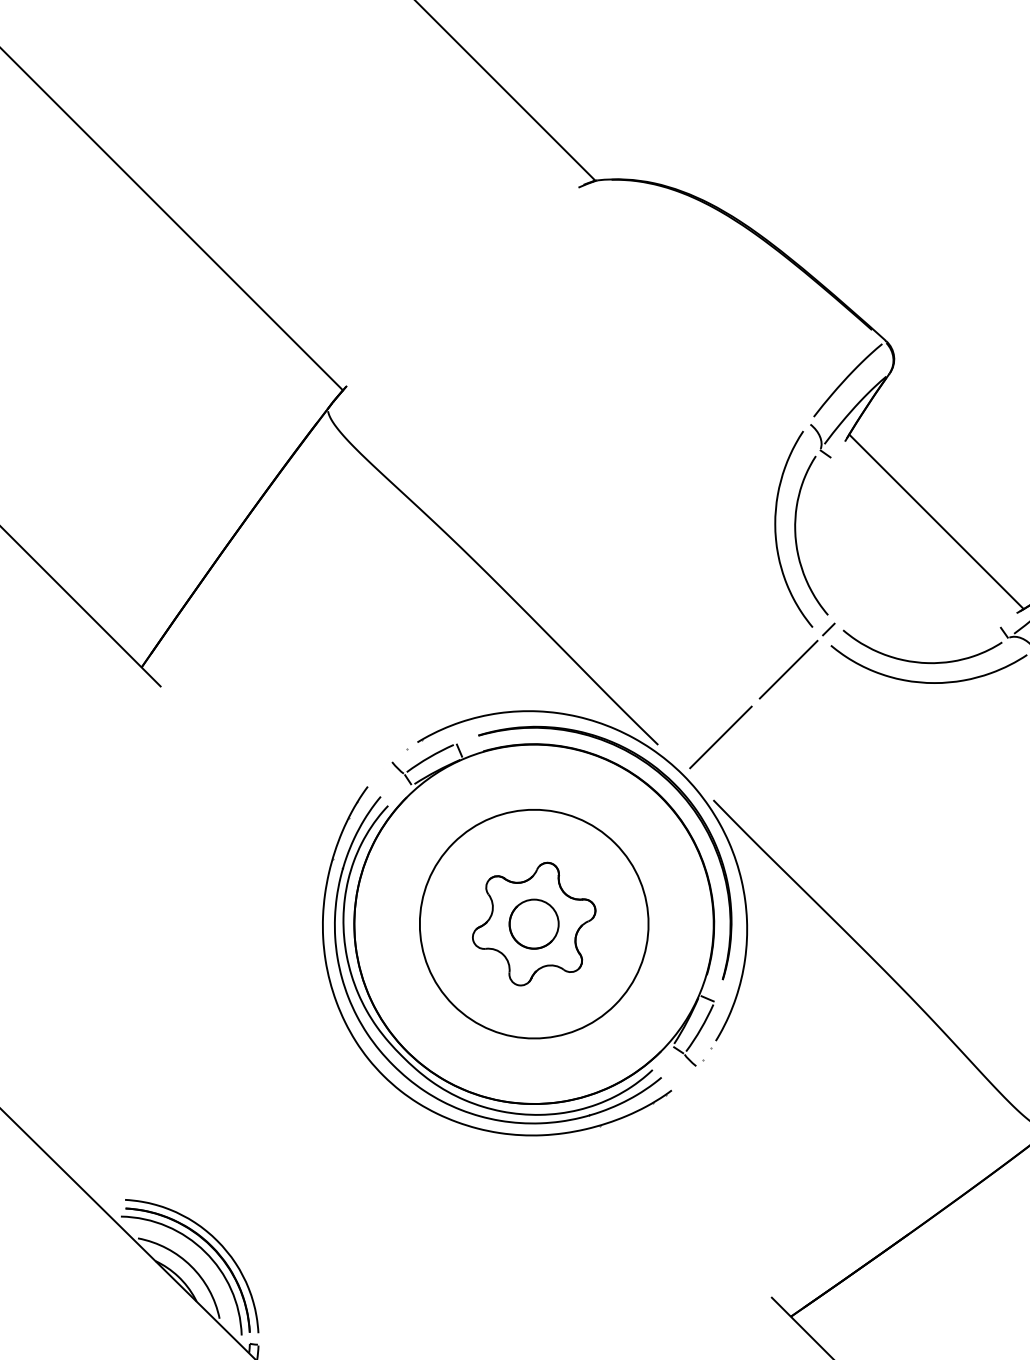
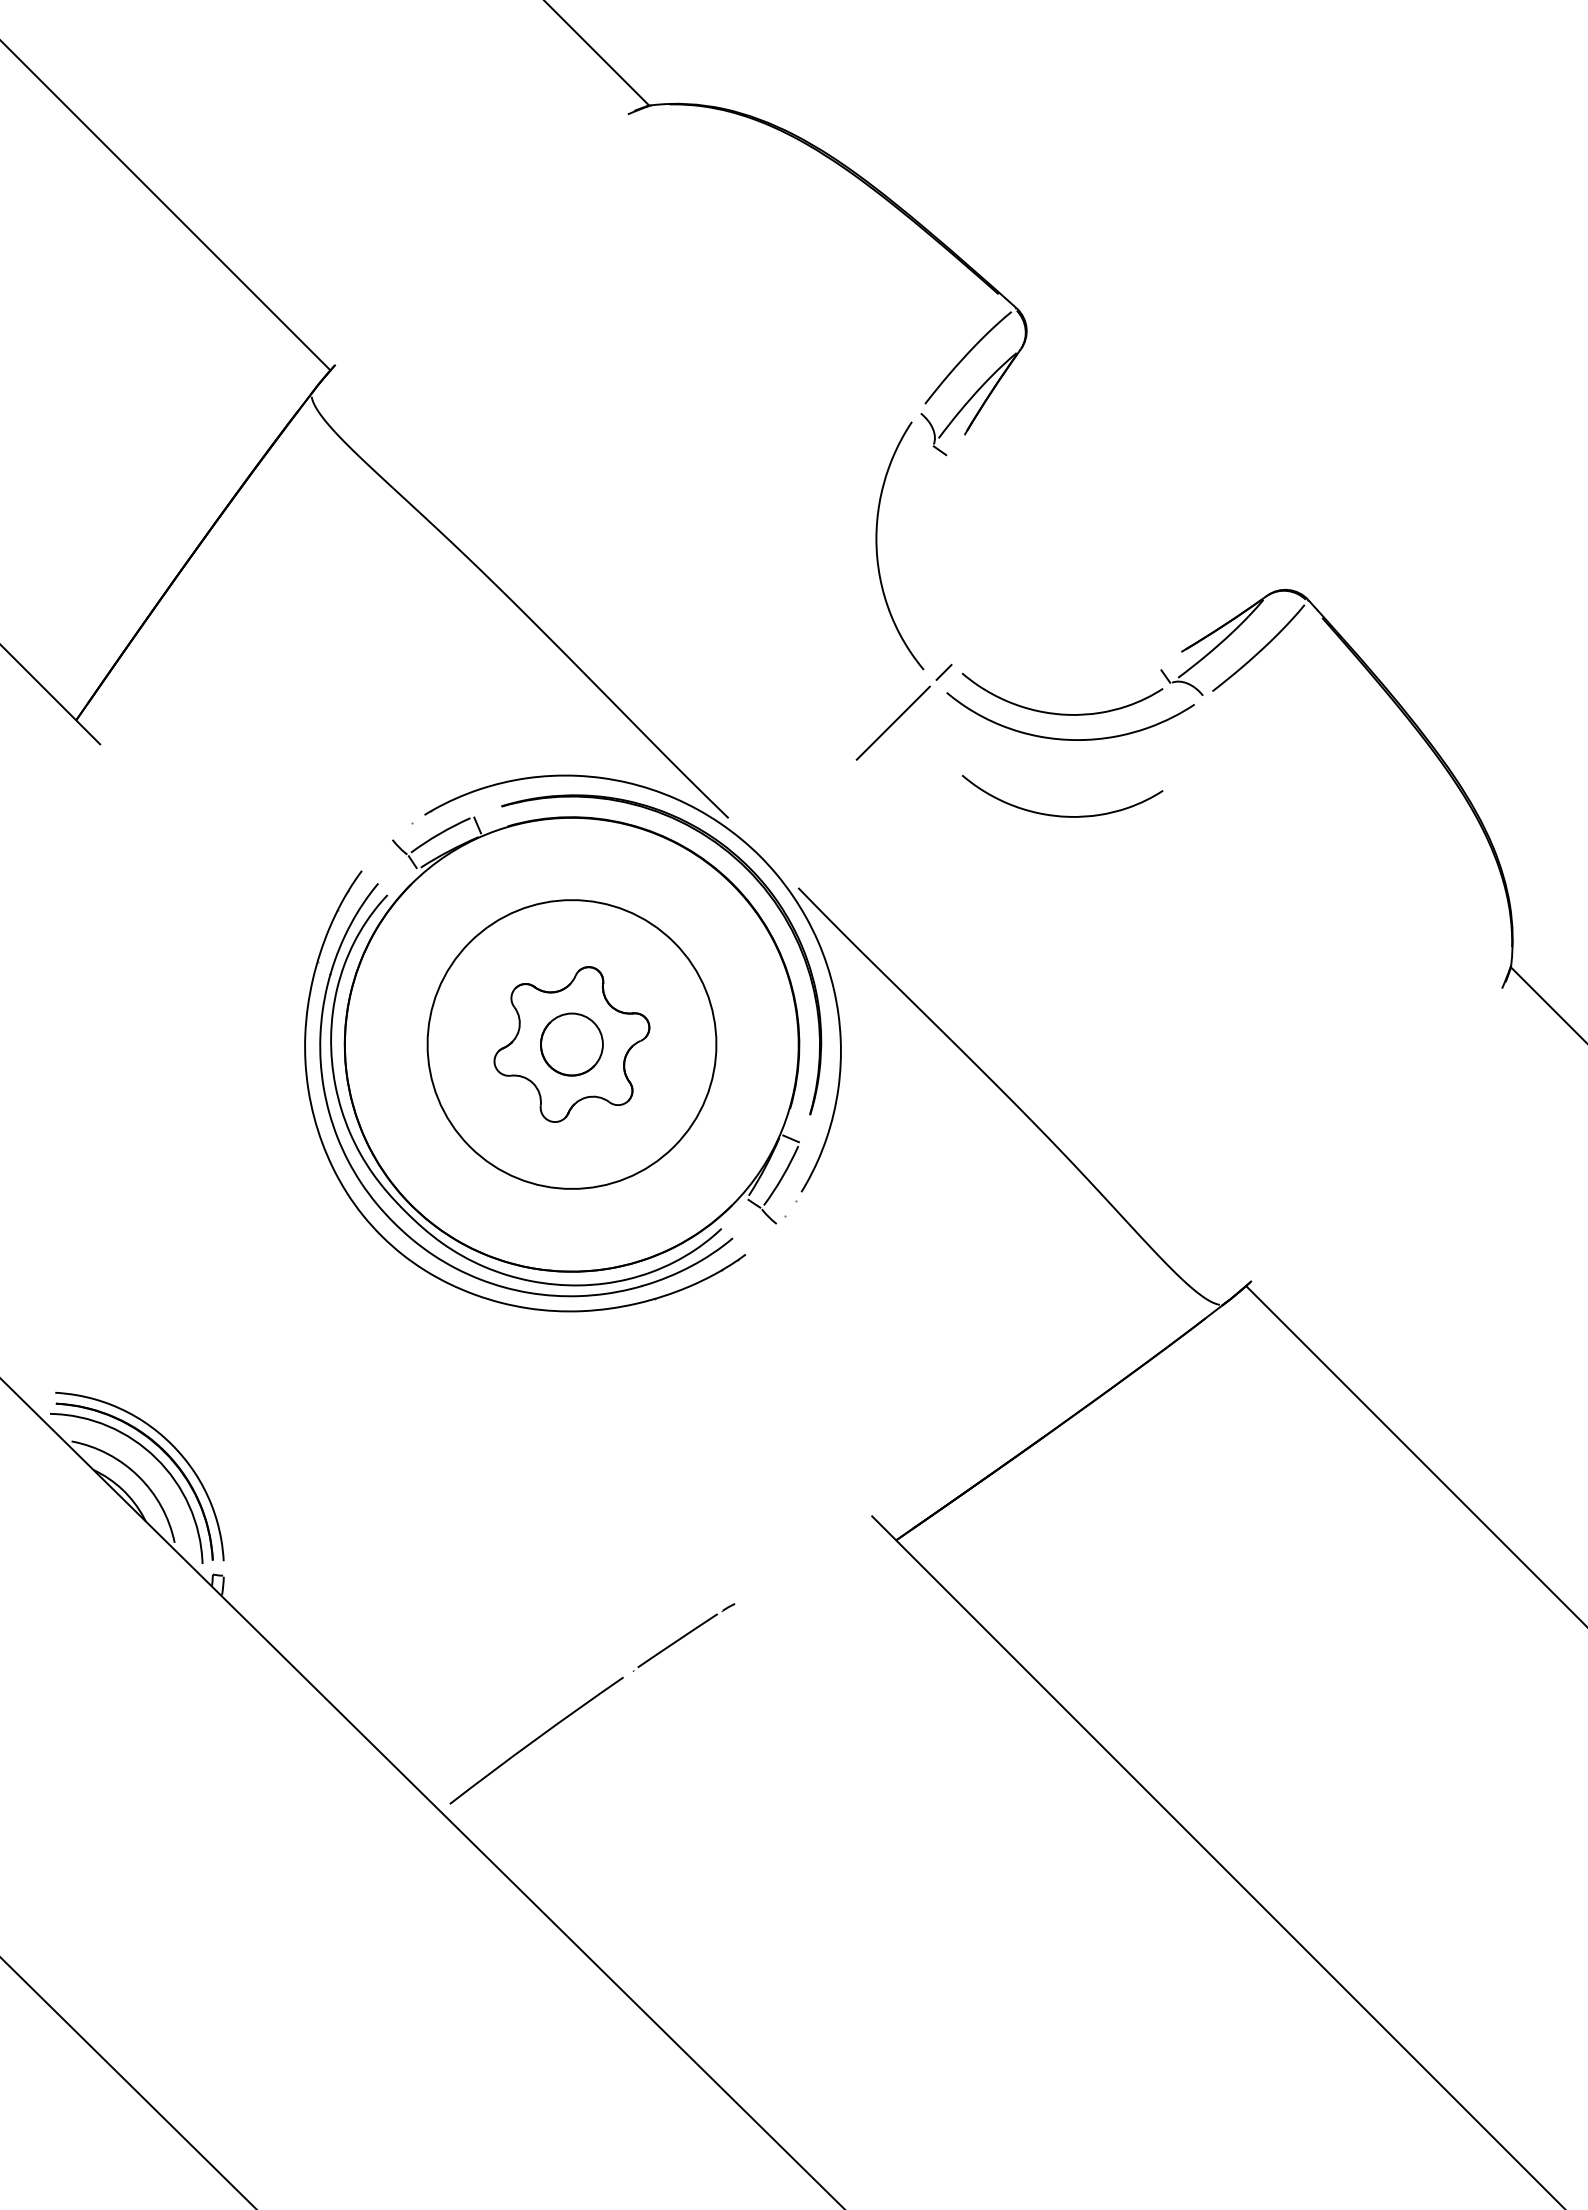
line: (936, 521) -> (1079, 536), removed
curve: (796, 538) -> (903, 557), removed
line: (720, 737) -> (807, 808), removed
curve: (922, 742) -> (1062, 815), added

